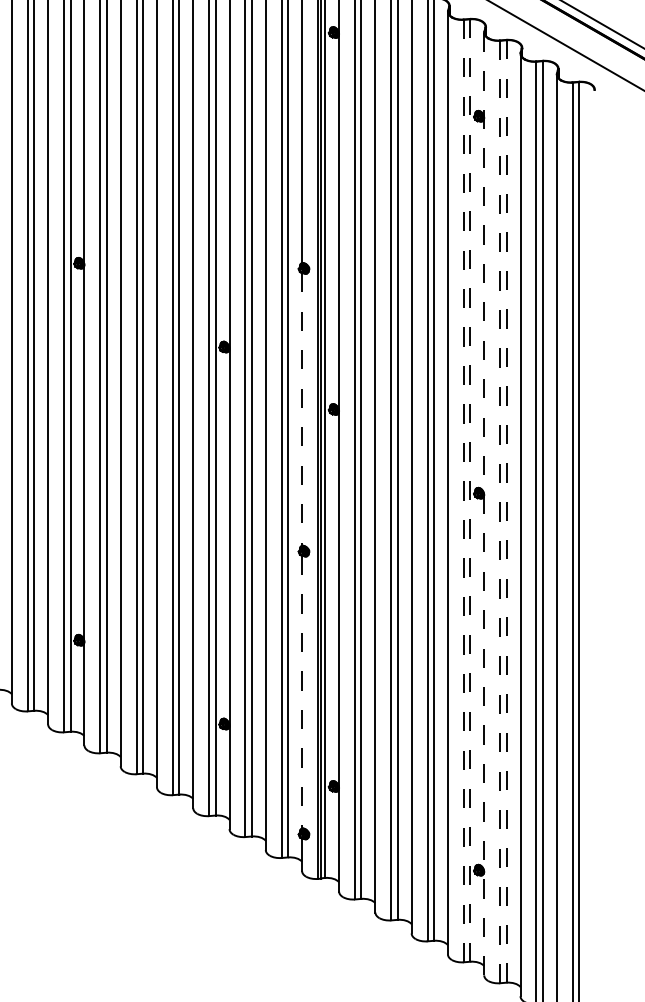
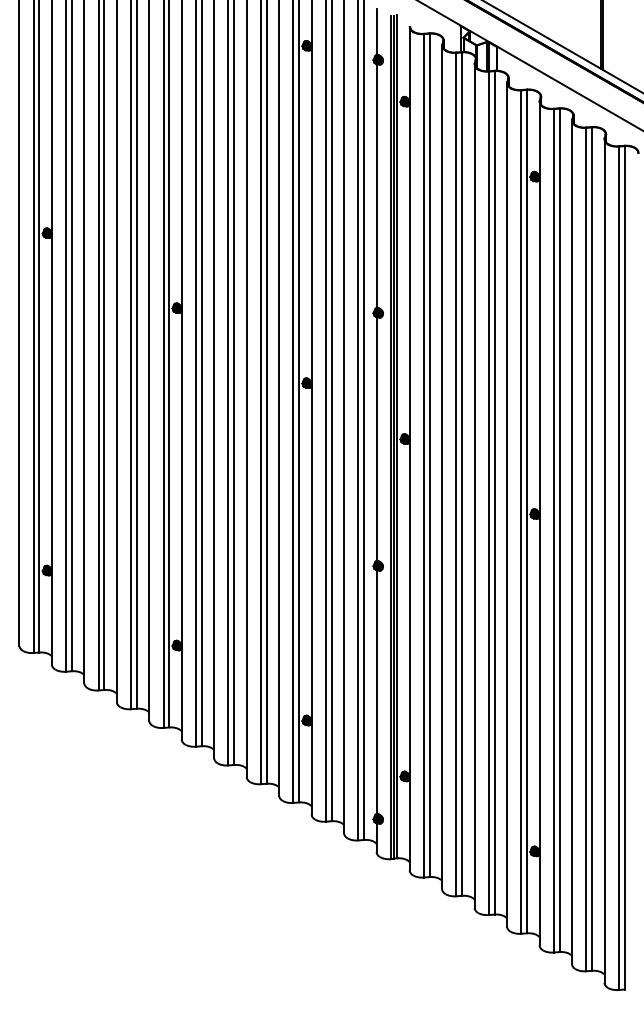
line: (301, 409) -> (376, 439), dashed -> solid
line: (470, 490) -> (527, 511), dashed -> solid
line: (464, 491) -> (521, 512), dashed -> solid
line: (484, 503) -> (539, 523), dashed -> solid
line: (499, 511) -> (553, 530), dashed -> solid
line: (506, 511) -> (559, 530), dashed -> solid
line: (301, 692) -> (376, 692), dashed -> solid

